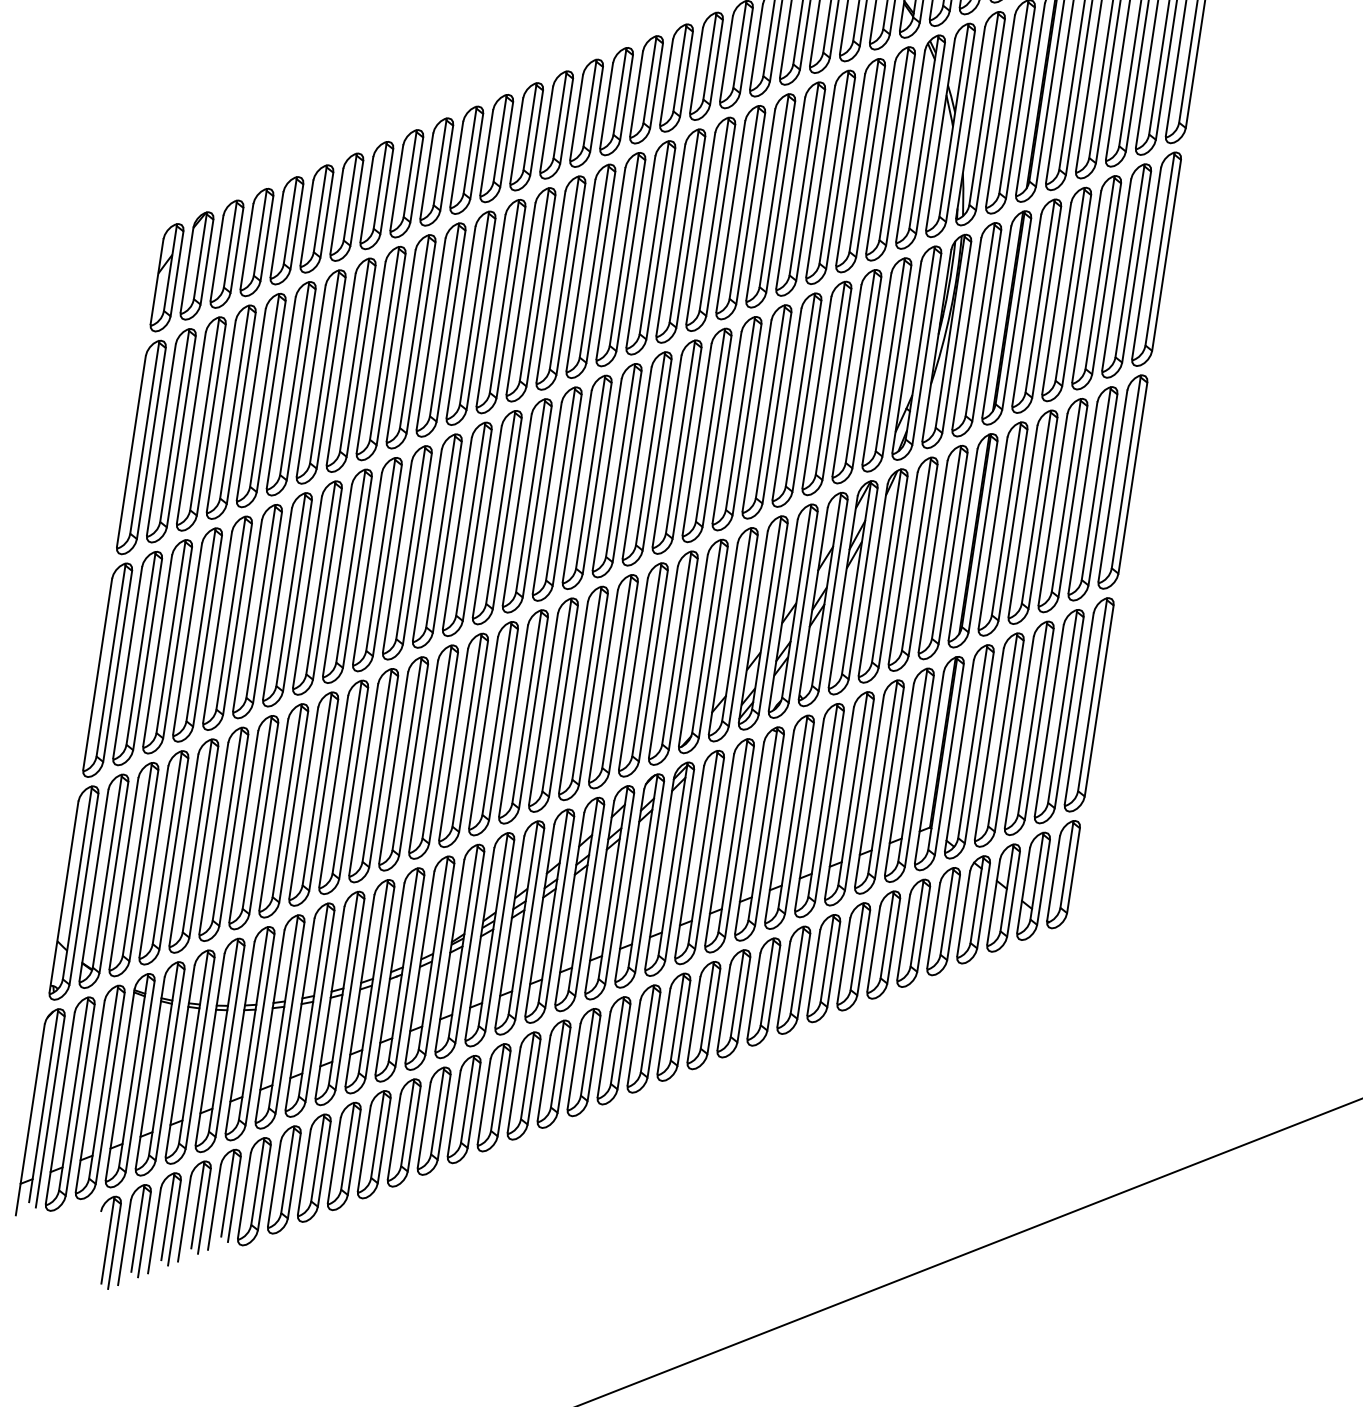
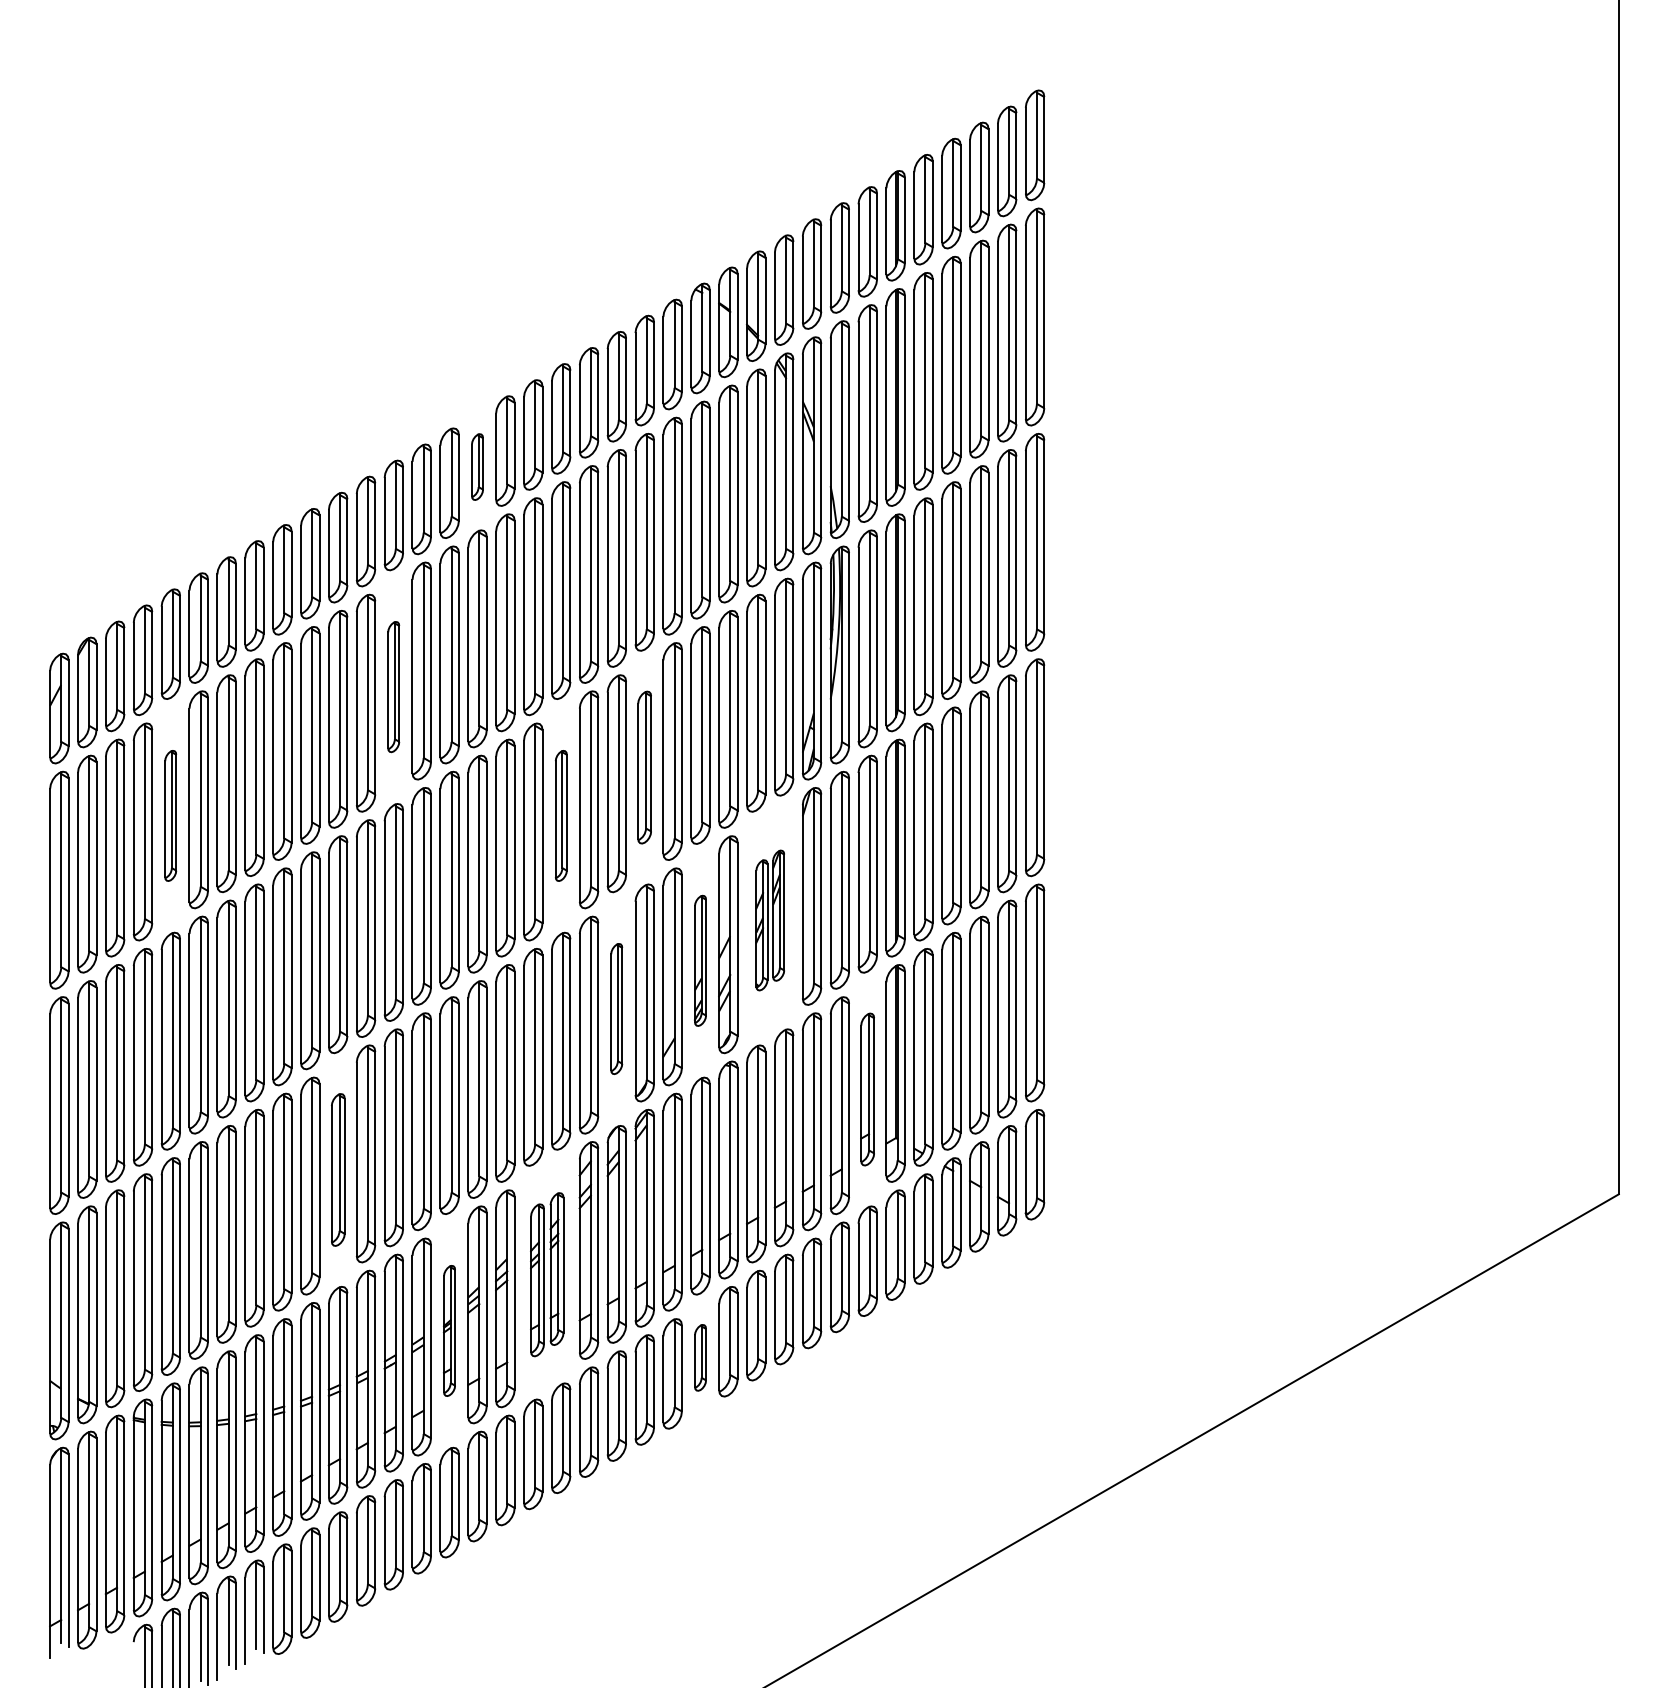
part: (616, 100) -> (477, 466), size x0.6
part: (500, 305) -> (393, 686), size x0.6
part: (260, 400) -> (170, 815), size x0.6
part: (736, 423) -> (644, 767), size x0.7
part: (647, 458) -> (561, 815), size x0.6
part: (838, 593) -> (770, 920), size x0.6
part: (763, 622) -> (700, 960), size x0.6
part: (673, 657) -> (616, 1008), size x0.6
part: (374, 775) -> (338, 1169), size x0.7
part: (909, 775) -> (867, 1089), size x0.7
part: (565, 910) -> (547, 1274), size x0.7
part: (459, 951) -> (449, 1330), size x0.6
part: (703, 1015) -> (700, 1357), size x0.6

